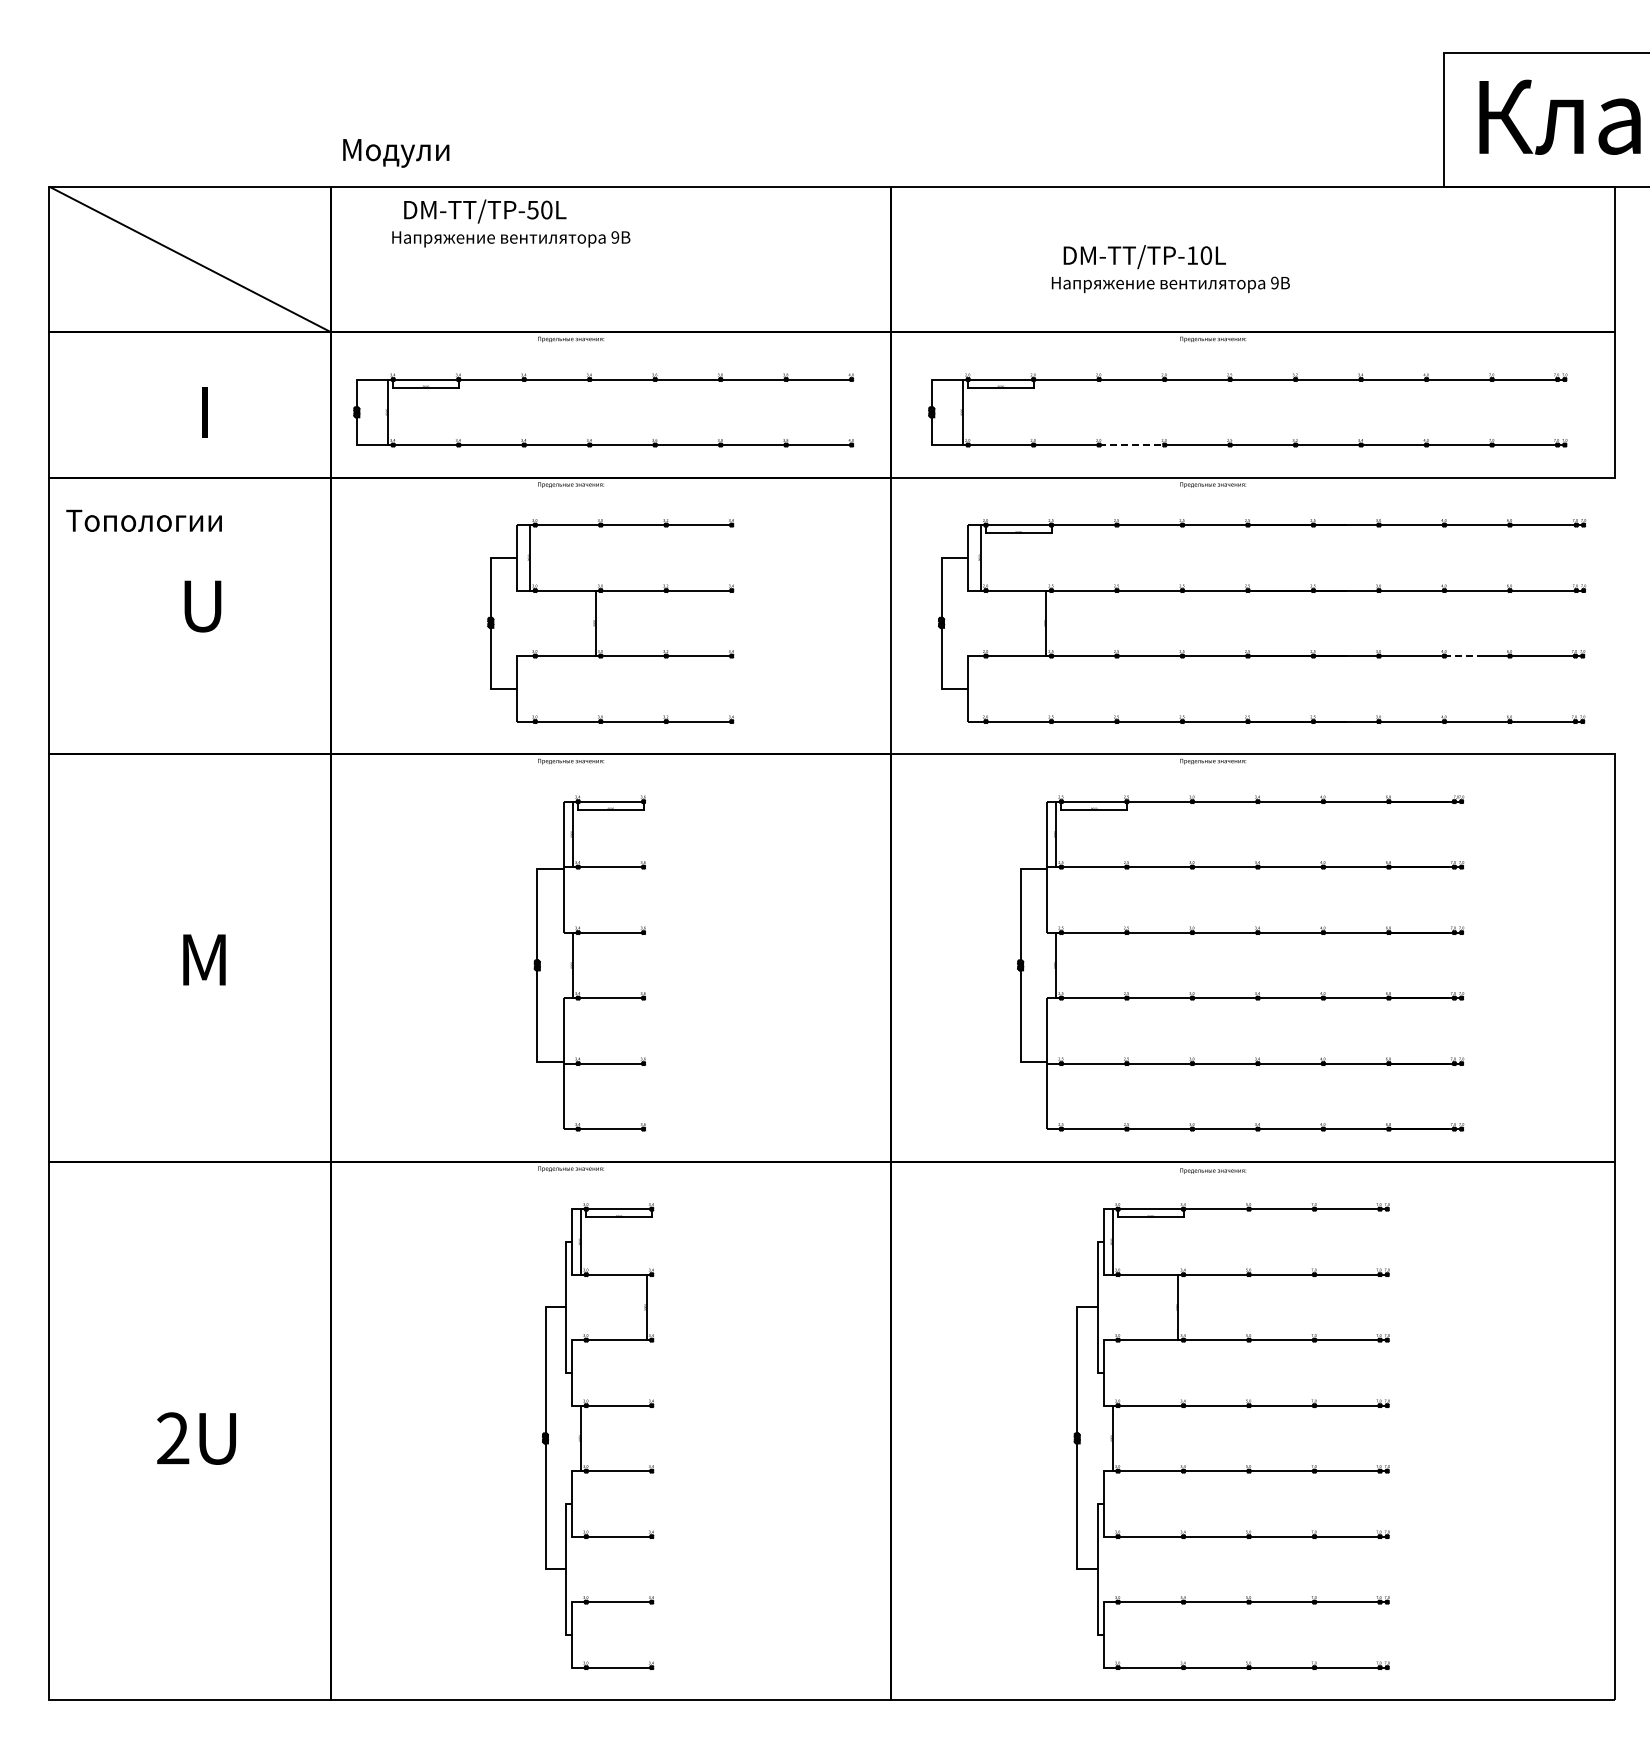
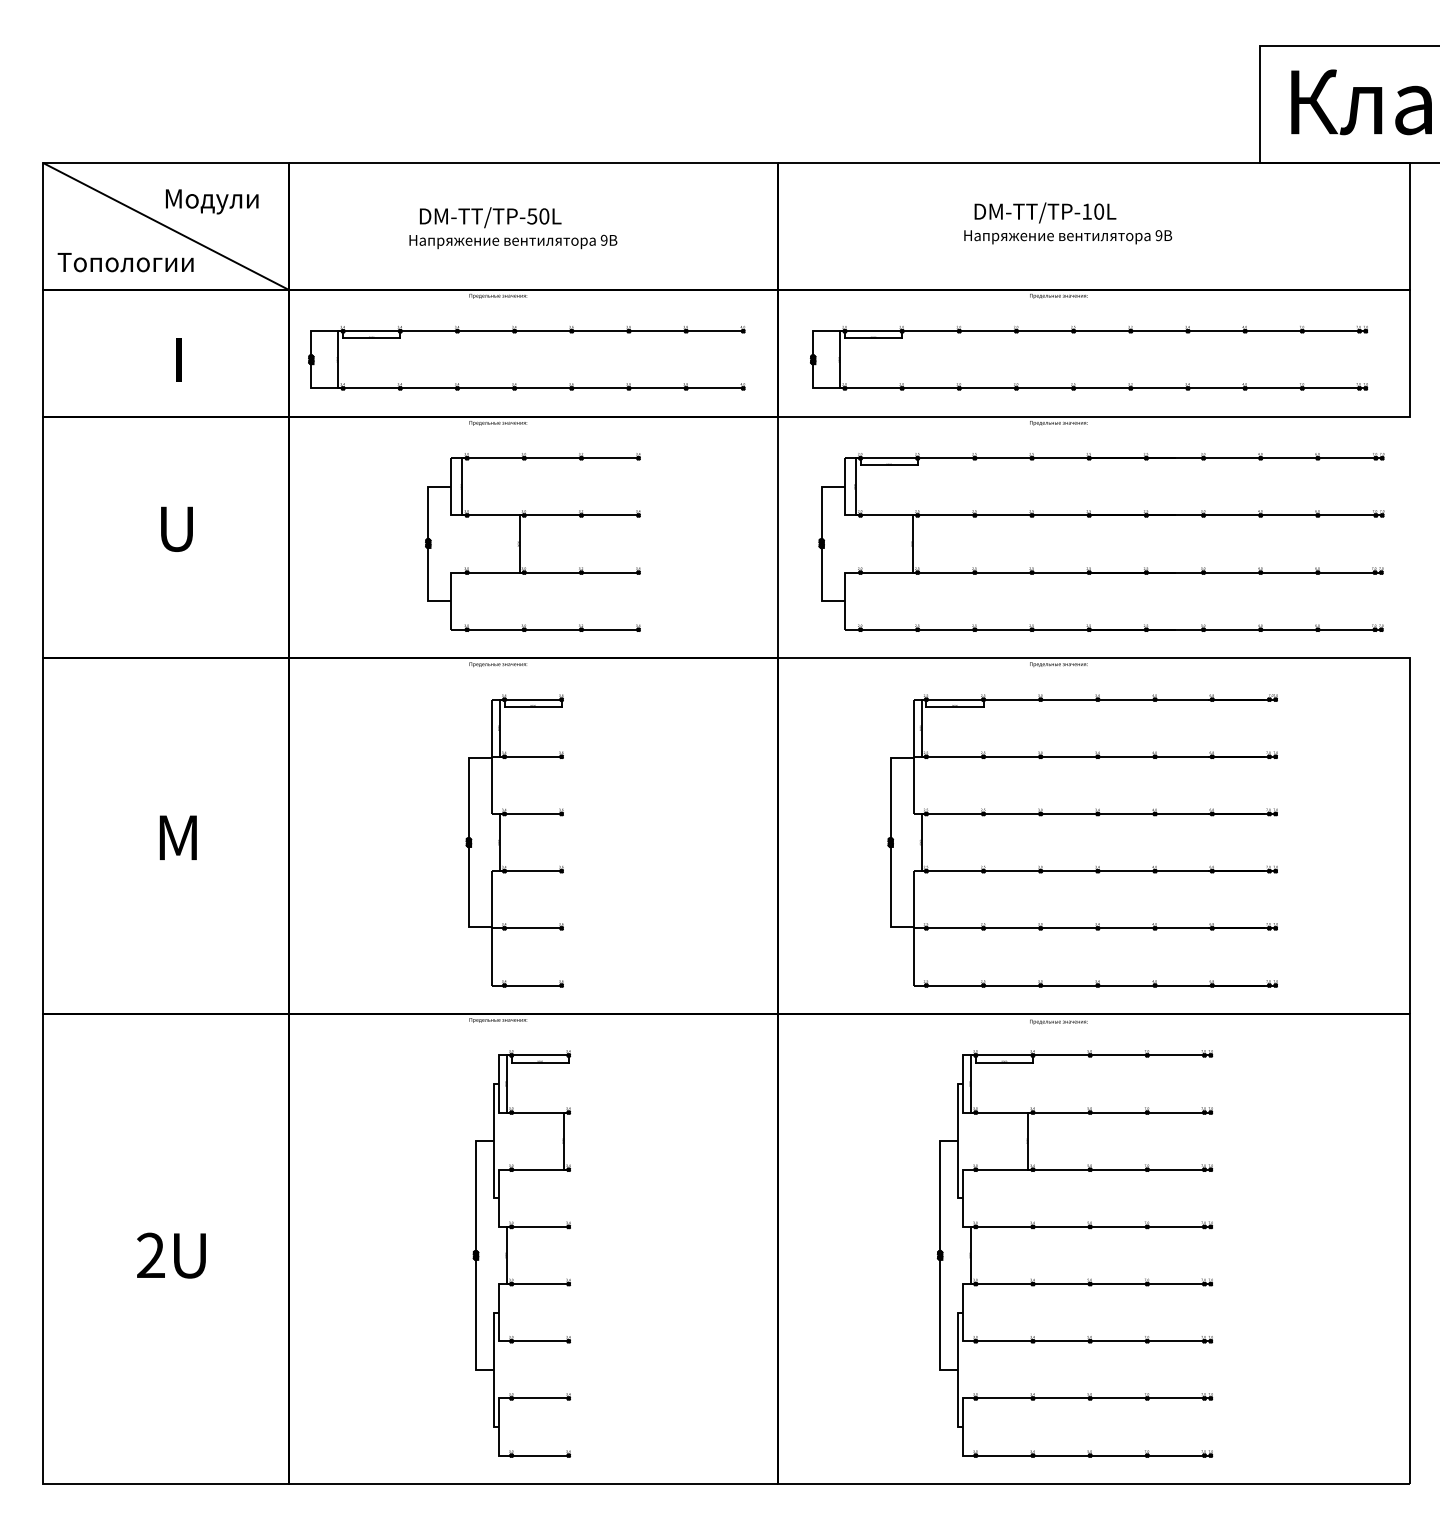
text: (396, 153) -> (212, 201), moved
text: (511, 223) -> (513, 228), moved
text: (1170, 269) -> (1067, 223), moved
line: (1131, 445) -> (987, 388), dashed -> solid
text: (143, 520) -> (125, 262), moved
line: (1461, 656) -> (1275, 572), dashed -> solid

